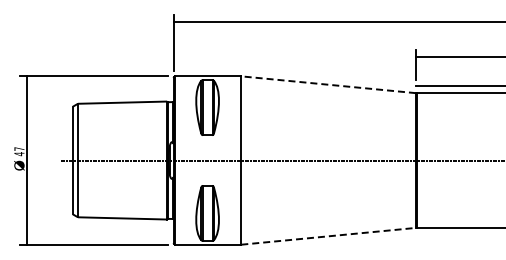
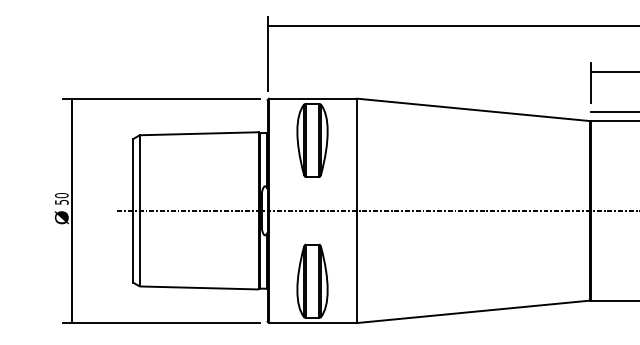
line: (328, 84) -> (473, 109), dashed -> solid
text: (19, 151) -> (61, 198), 47 -> 50
line: (328, 236) -> (473, 312), dashed -> solid

